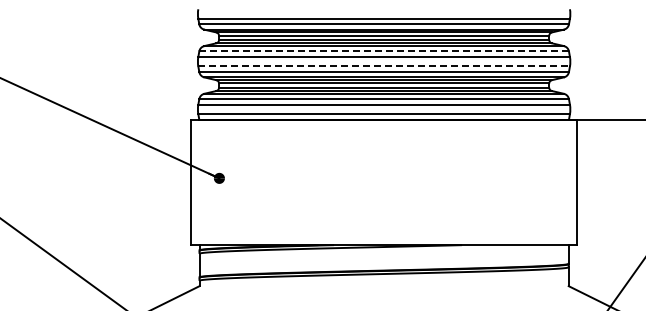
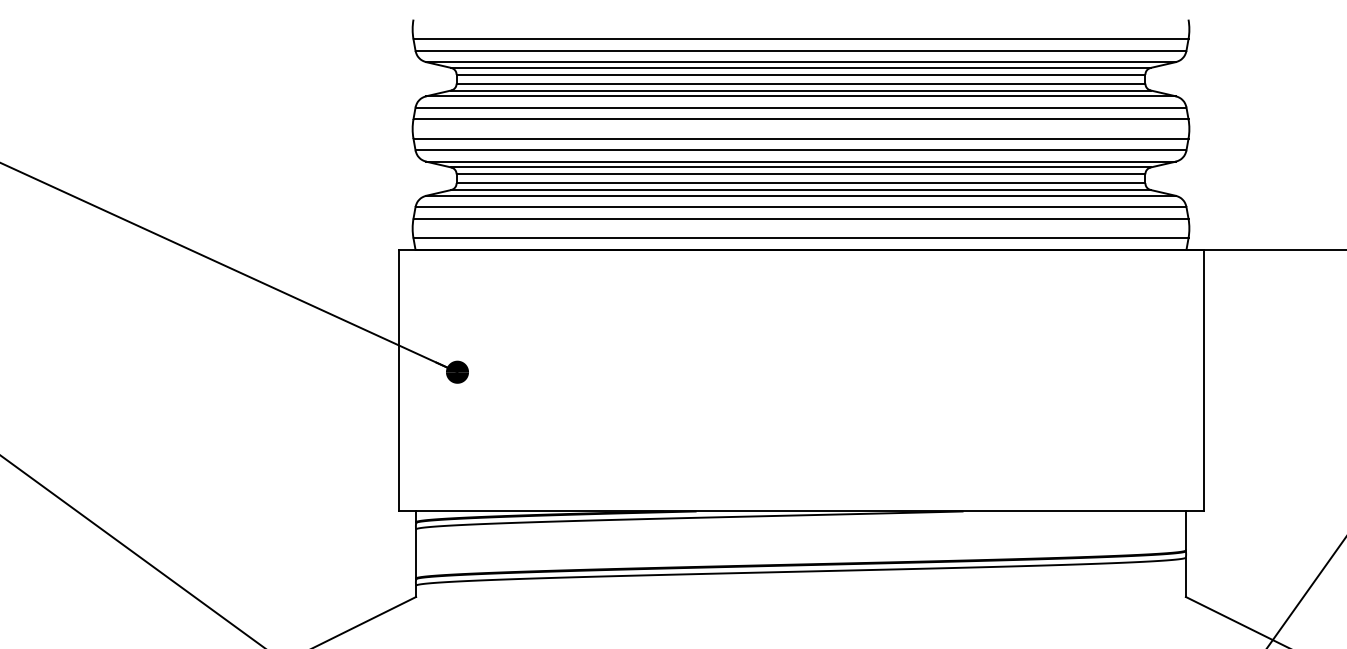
line: (384, 51) -> (801, 107), dashed -> solid
line: (384, 66) -> (801, 138), dashed -> solid

